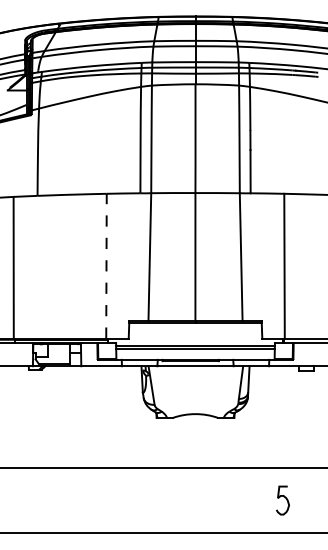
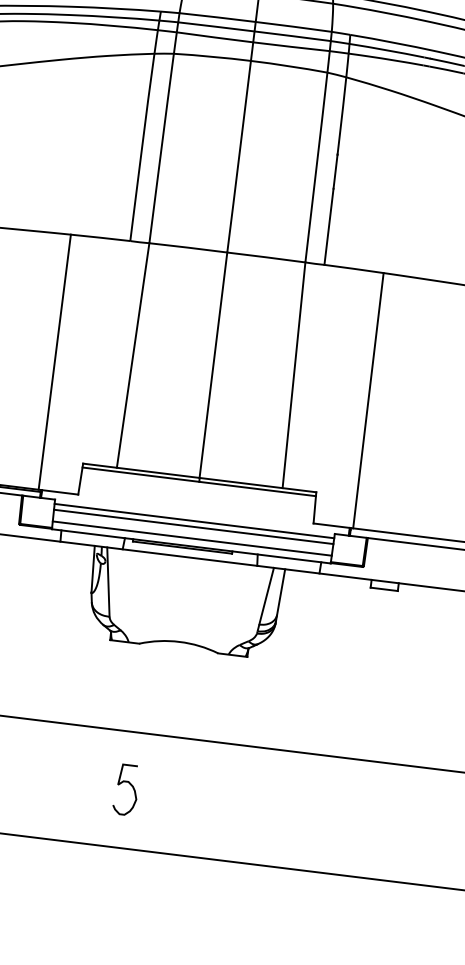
line: (106, 265) -> (54, 360), dashed -> solid
line: (195, 355) -> (192, 538), added
curve: (283, 497) -> (128, 784), moved

